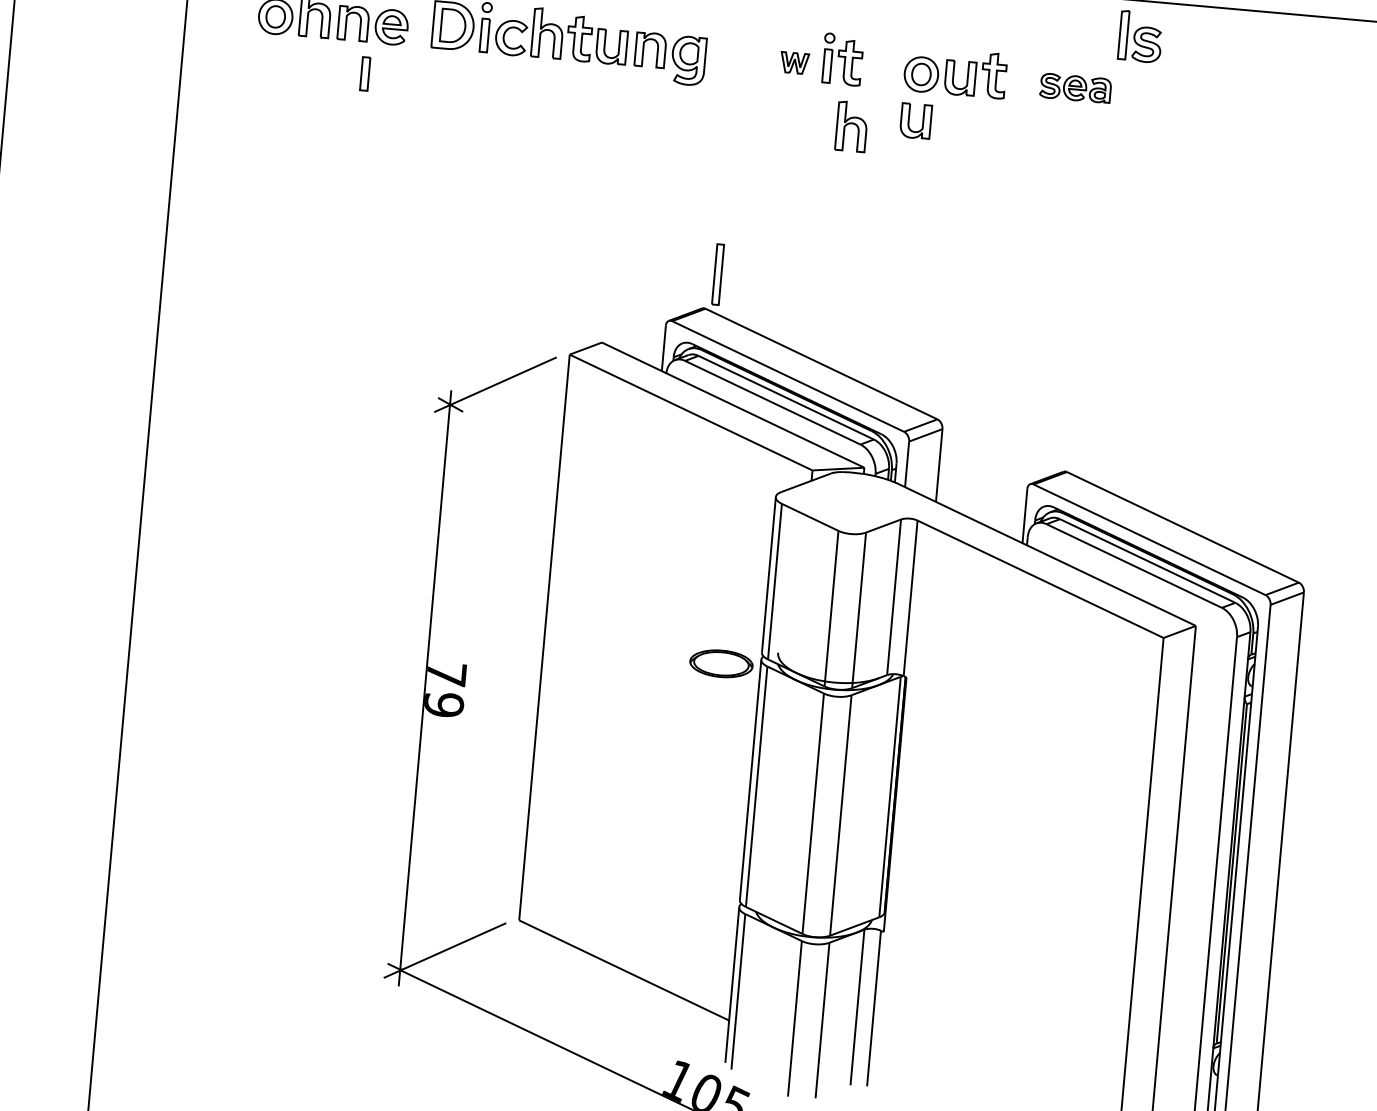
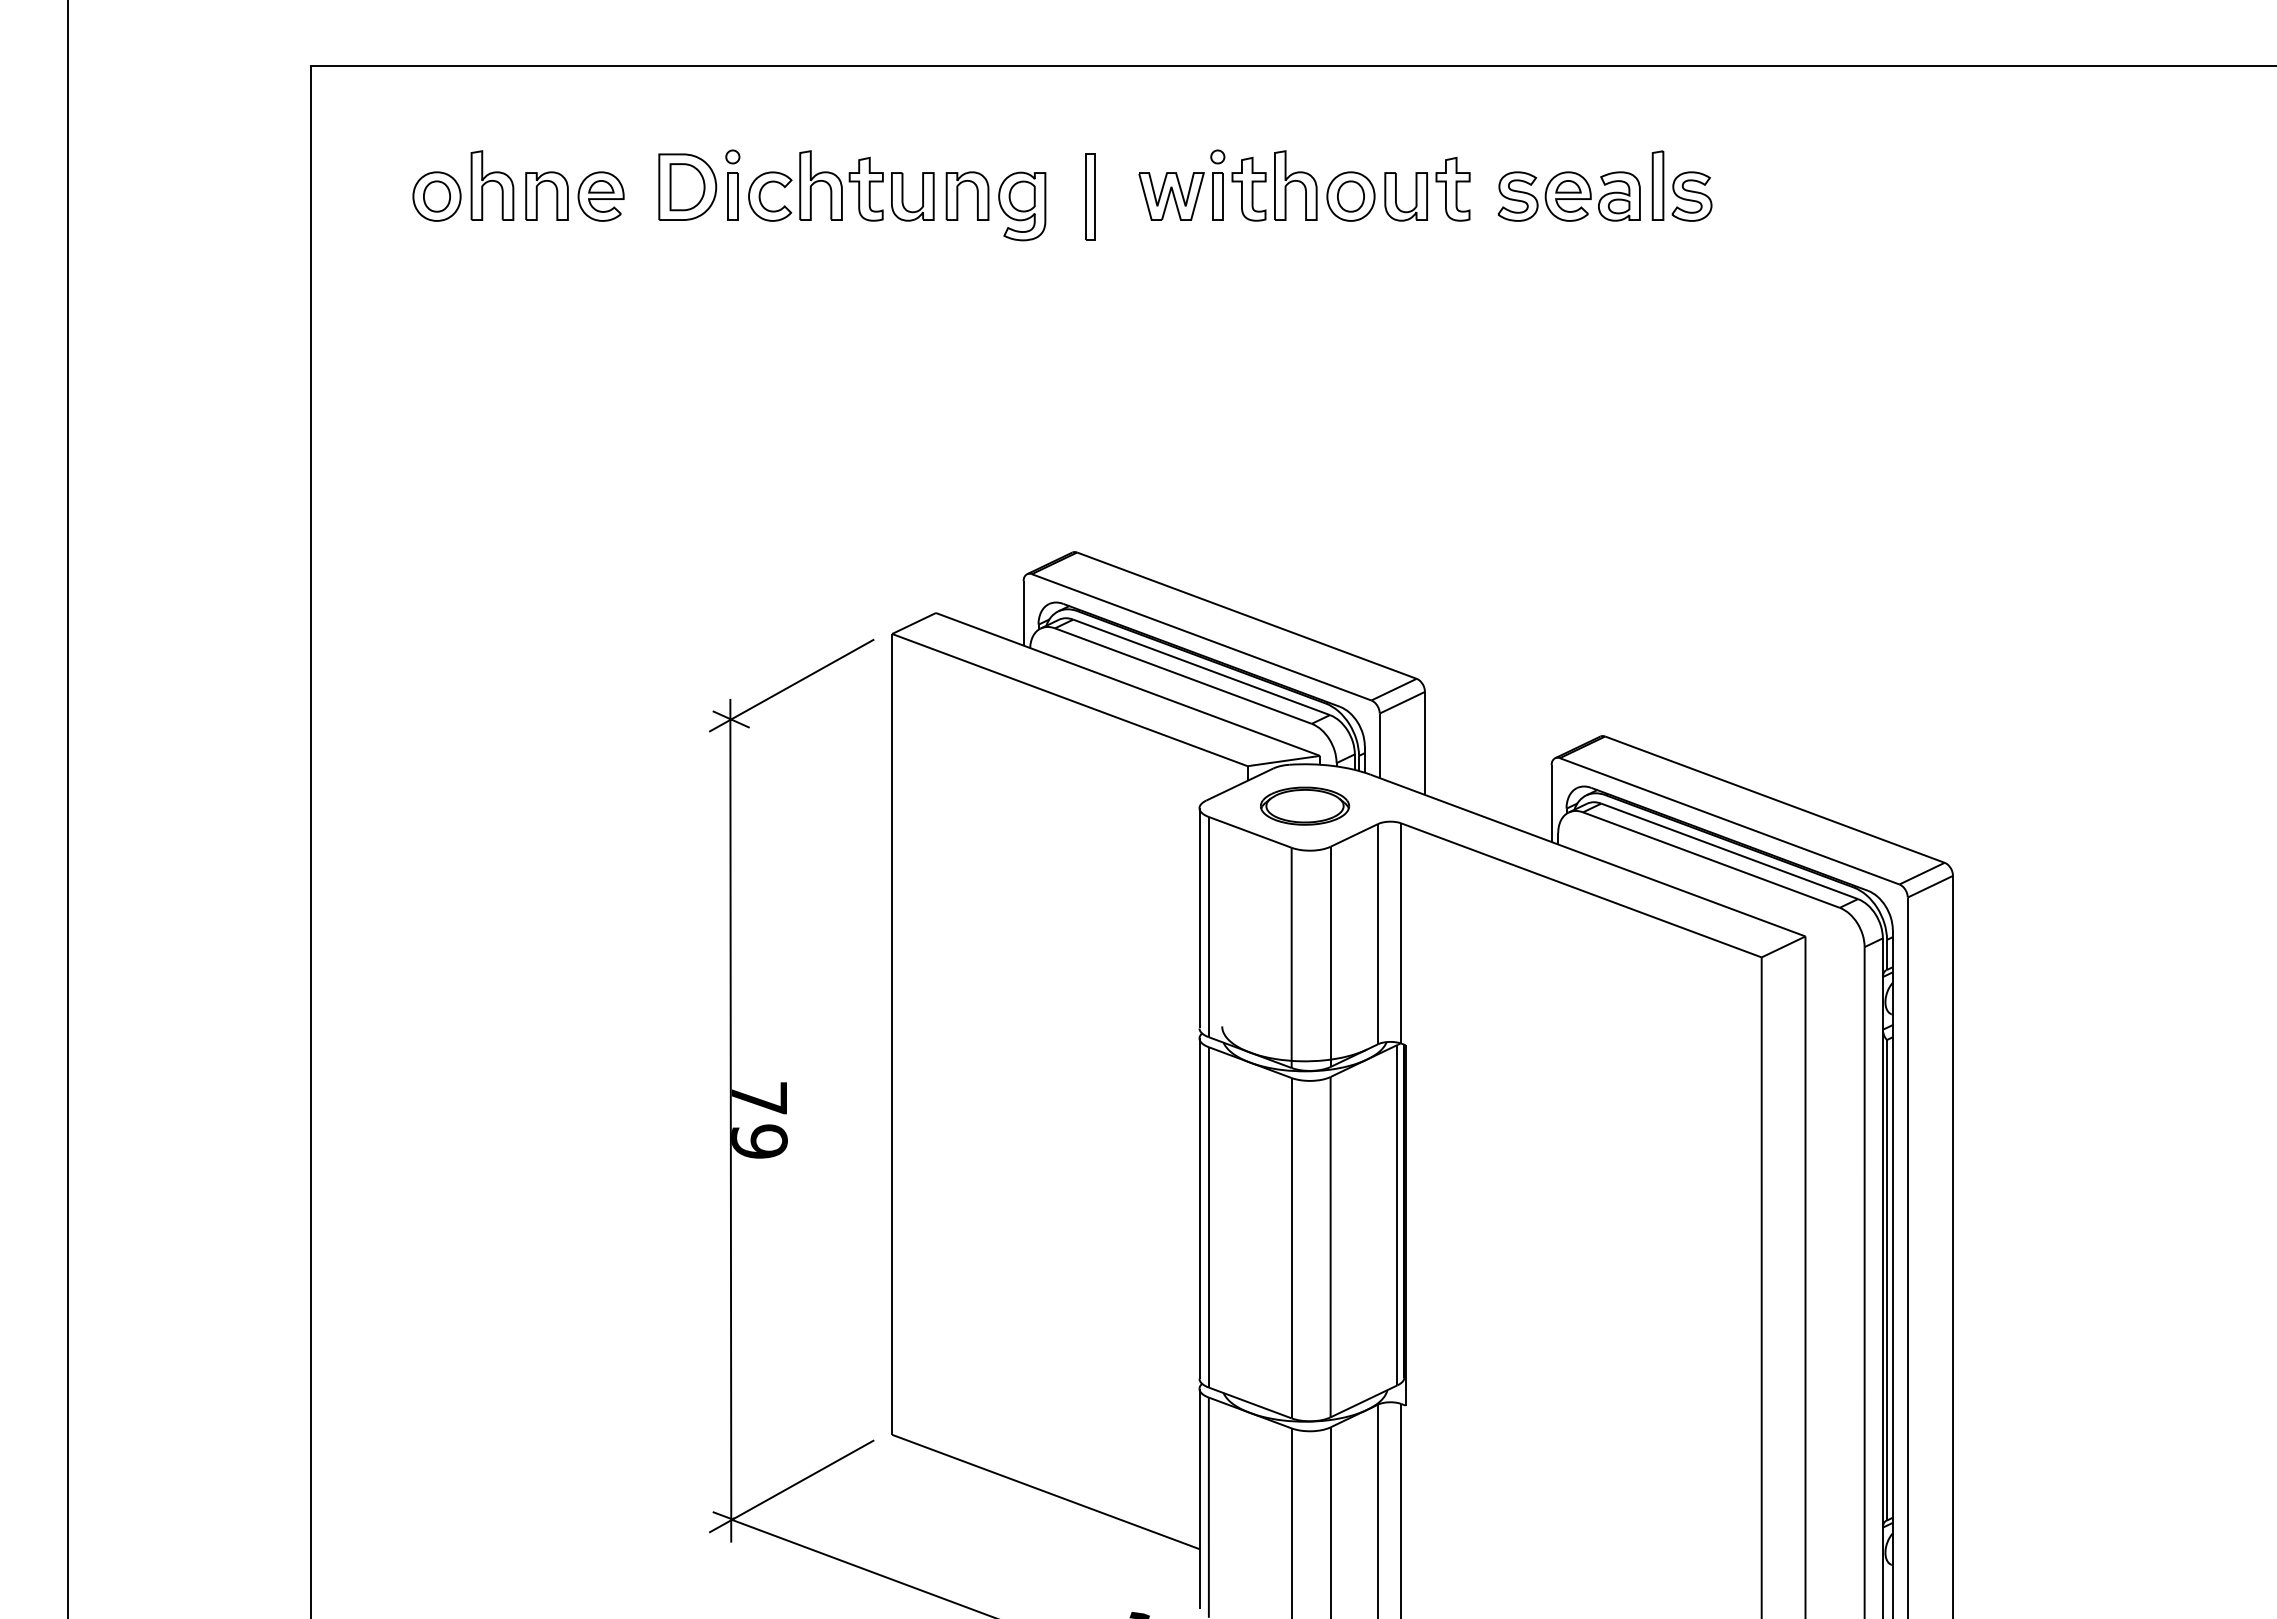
part: (1140, 36) -> (1681, 185), moved
part: (794, 63) -> (1171, 196), size x1.67
part: (364, 73) -> (569, 265), removed
part: (1075, 88) -> (1568, 196), size x1.43
part: (909, 120) -> (1339, 262), removed
part: (851, 126) -> (1295, 185), moved
part: (718, 274) -> (1090, 196), moved
part: (721, 663) -> (1304, 805), moved

